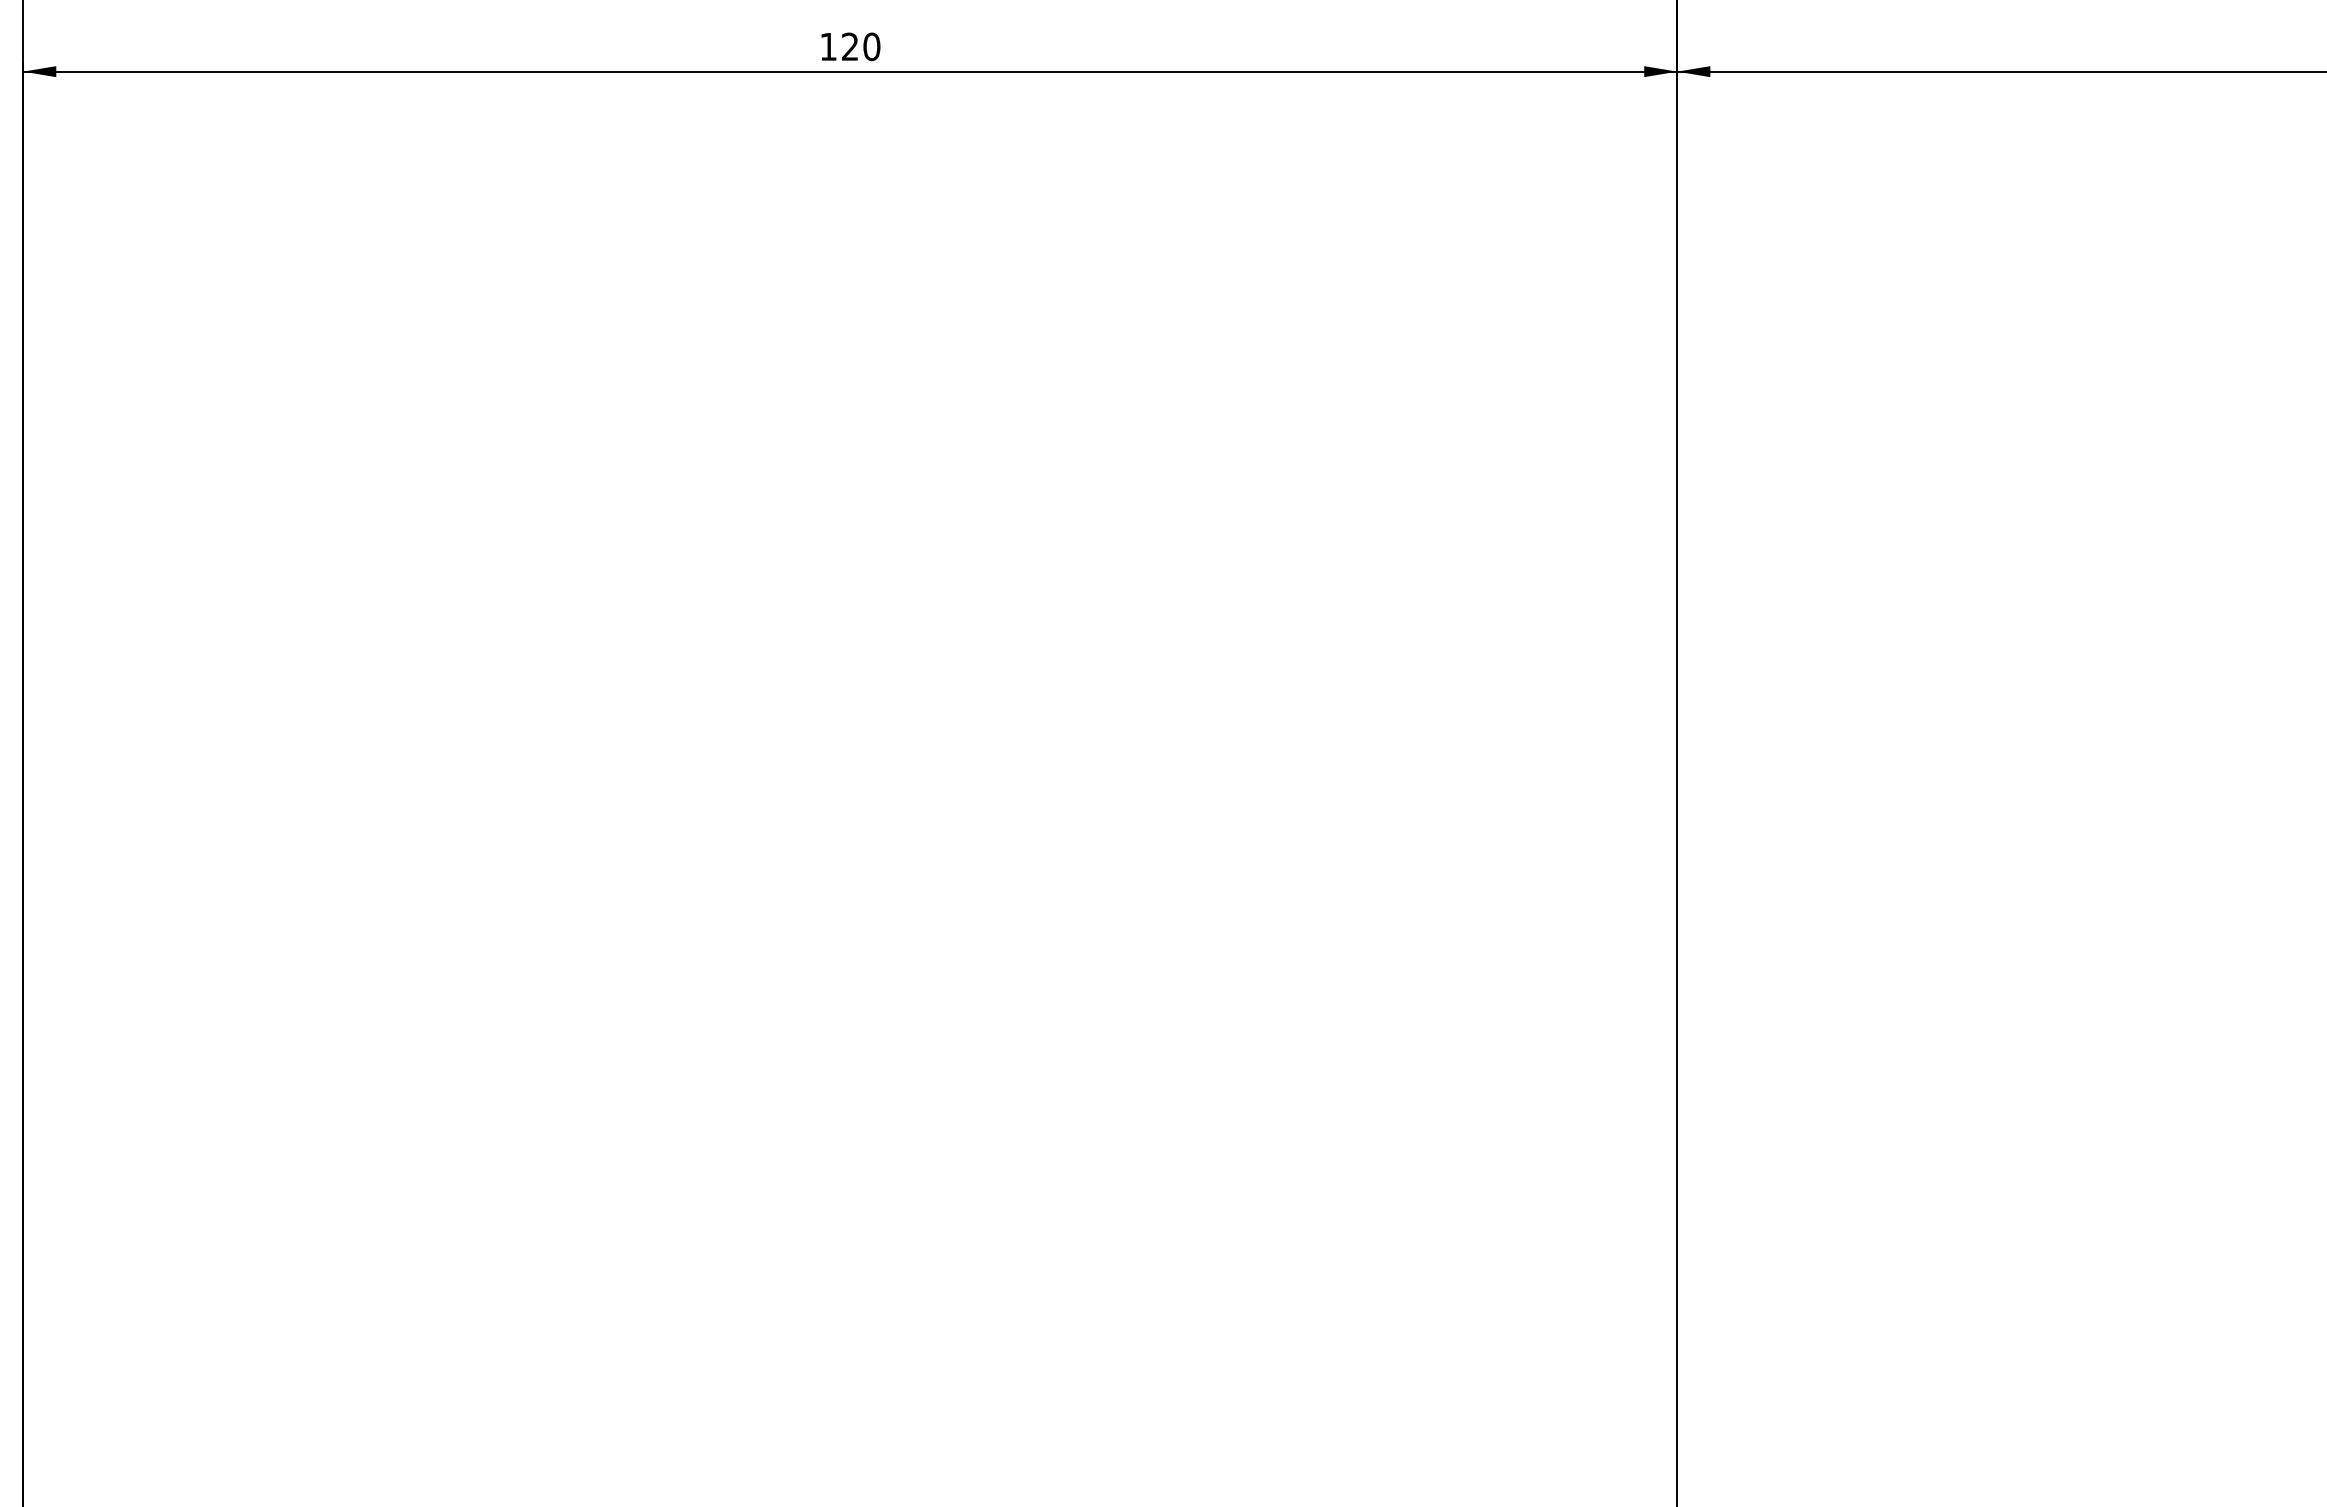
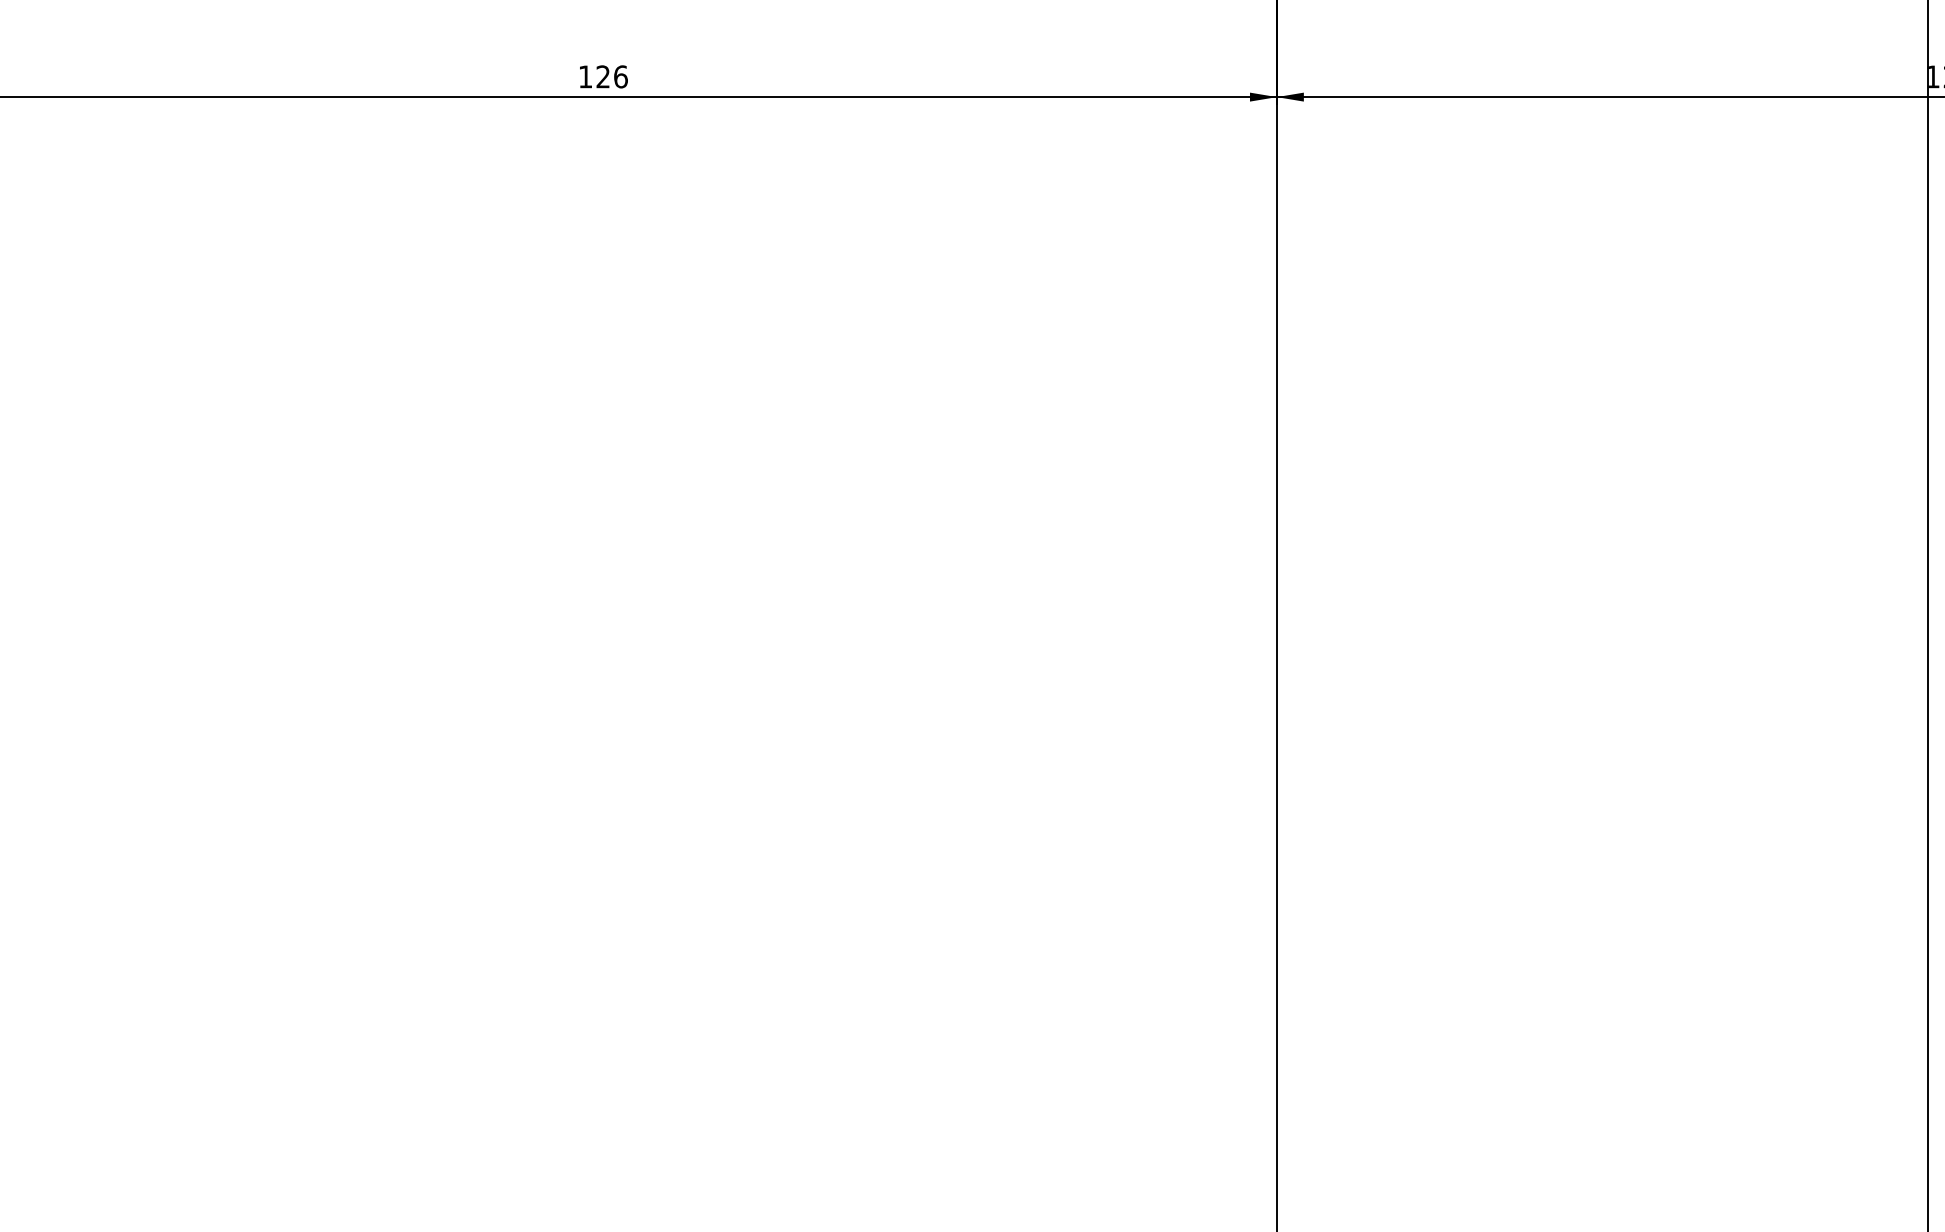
text: (871, 46) -> (620, 76), 120 -> 126

